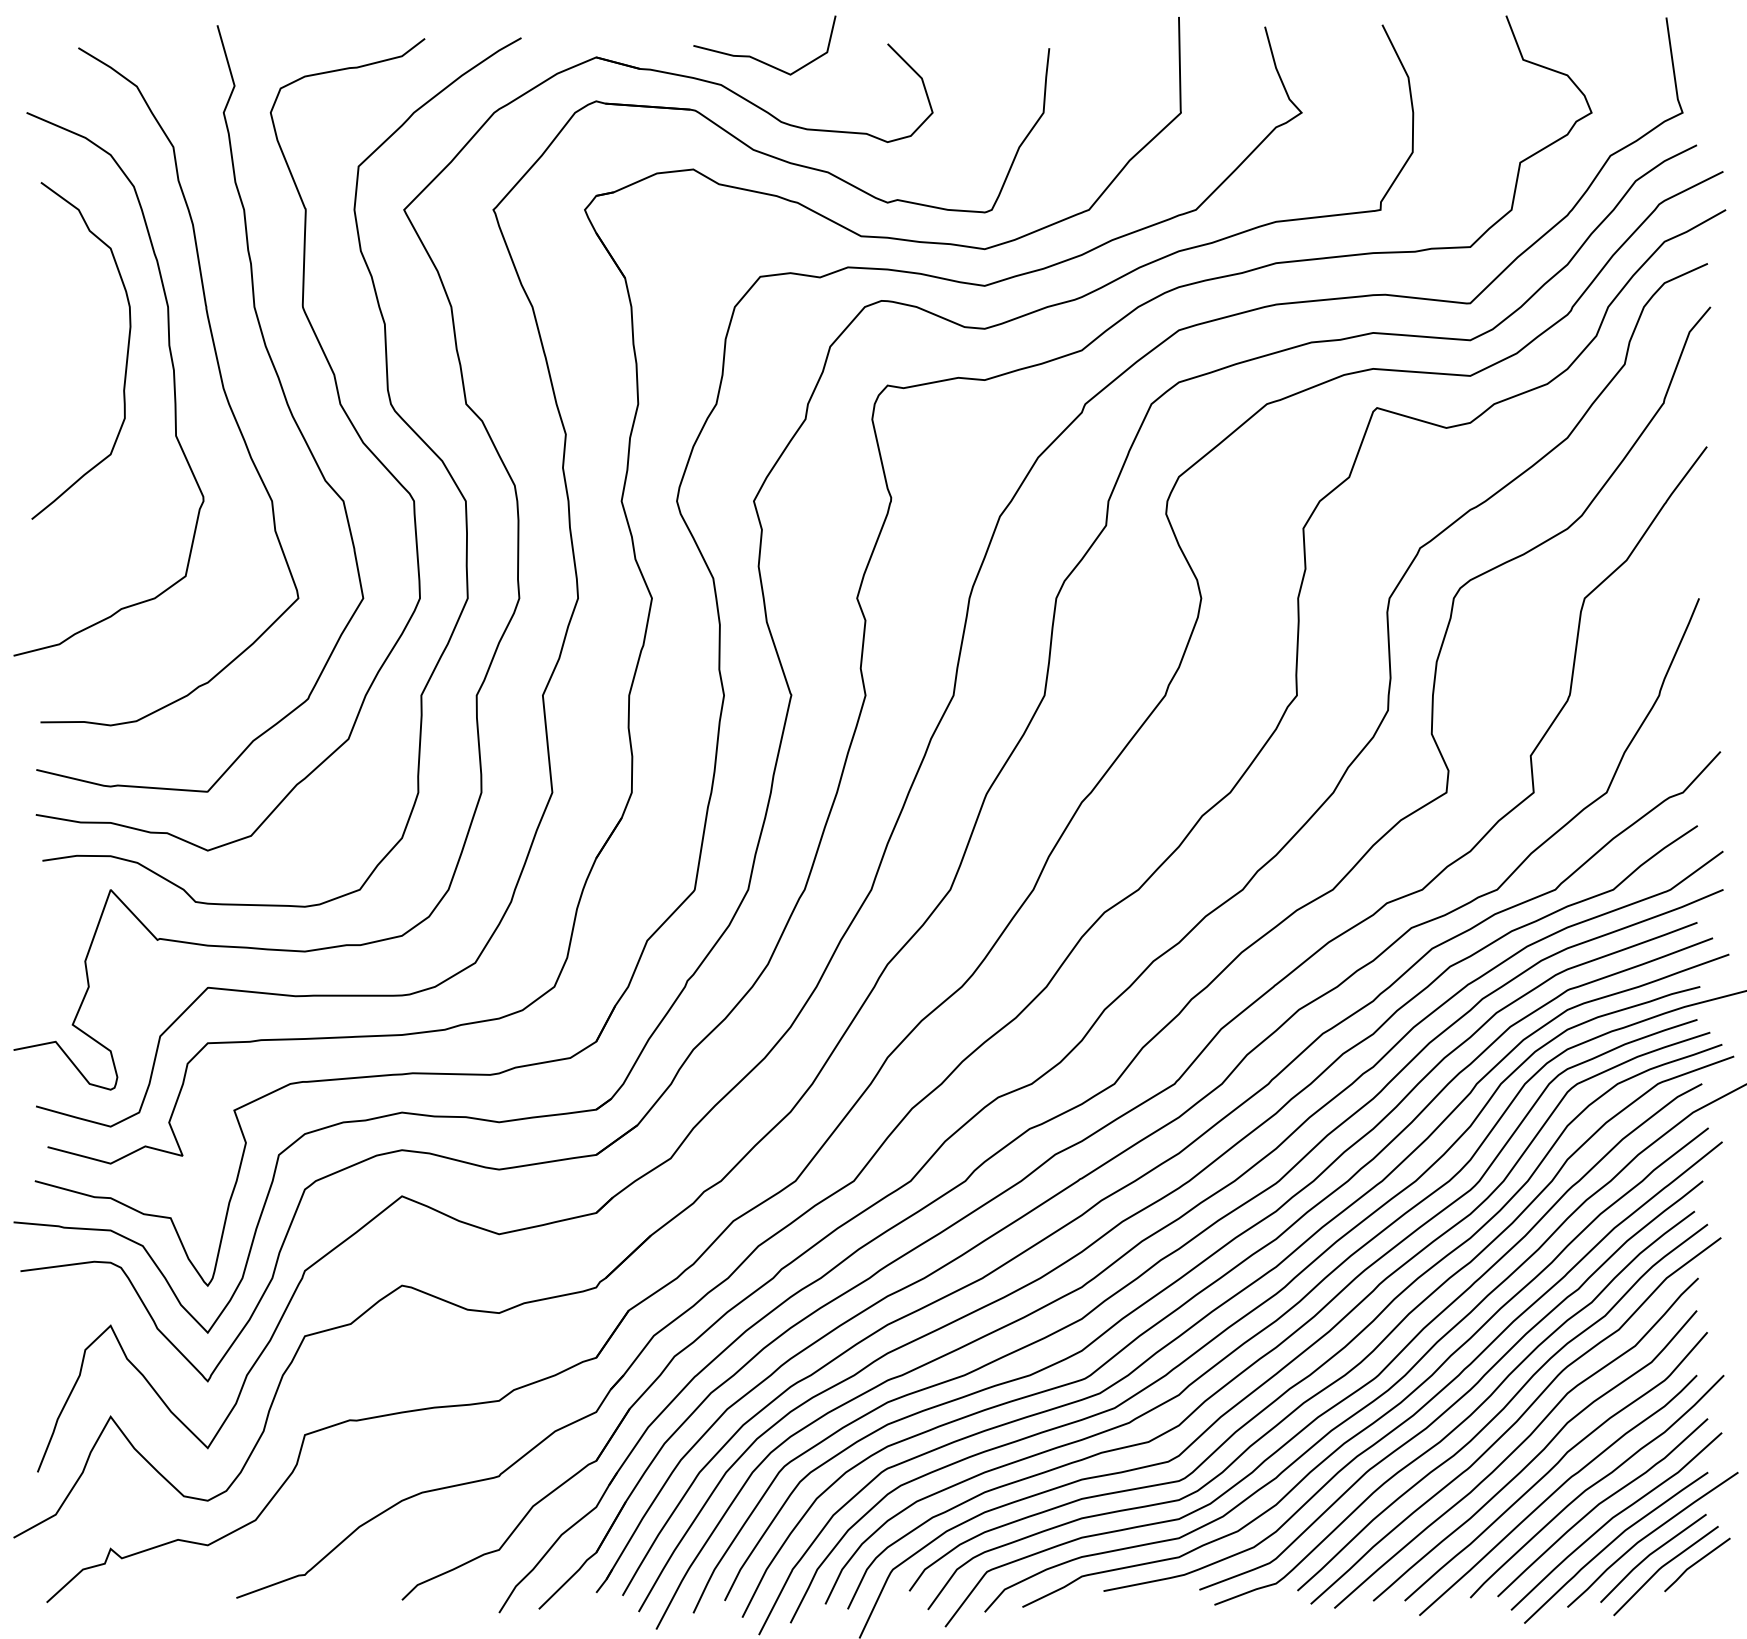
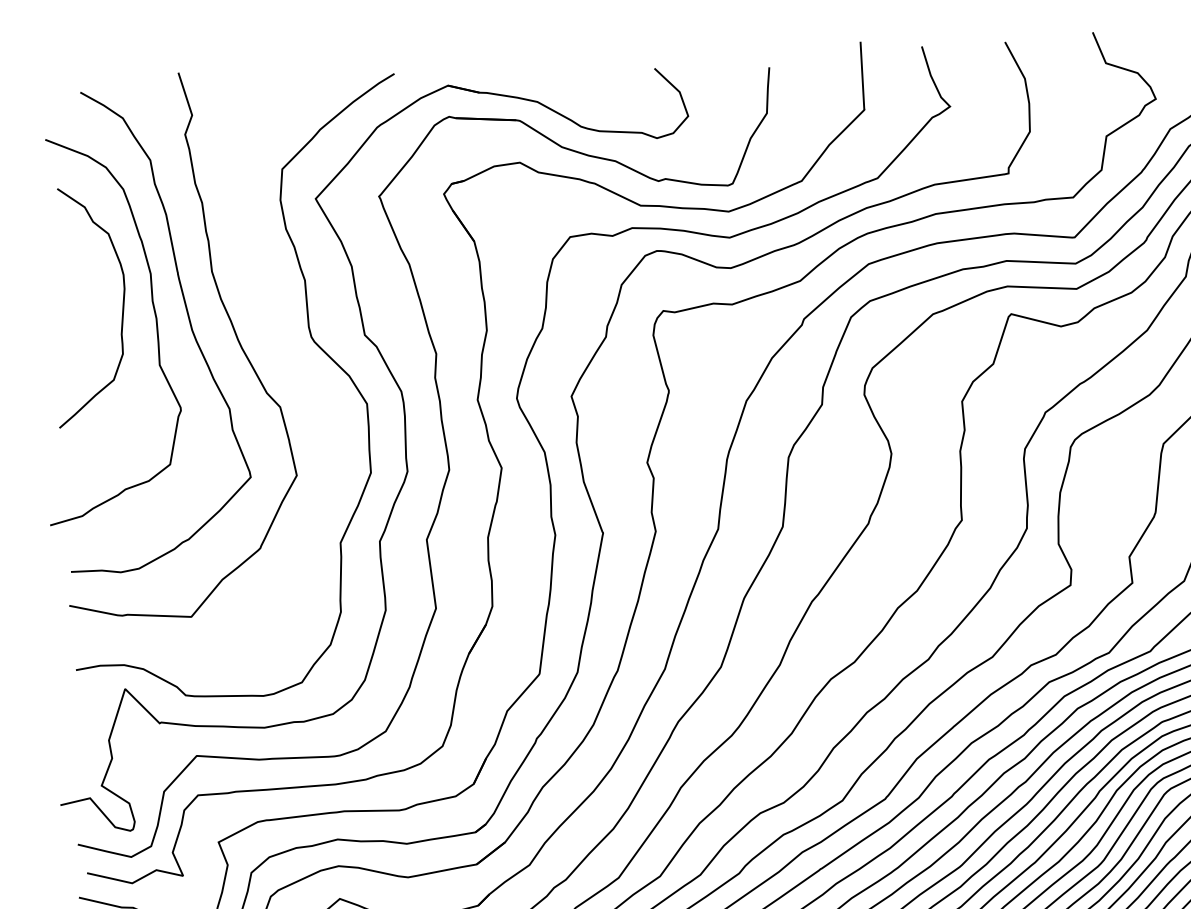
curve: (759, 59) -> (563, 82), removed
curve: (339, 404) -> (274, 338), removed

